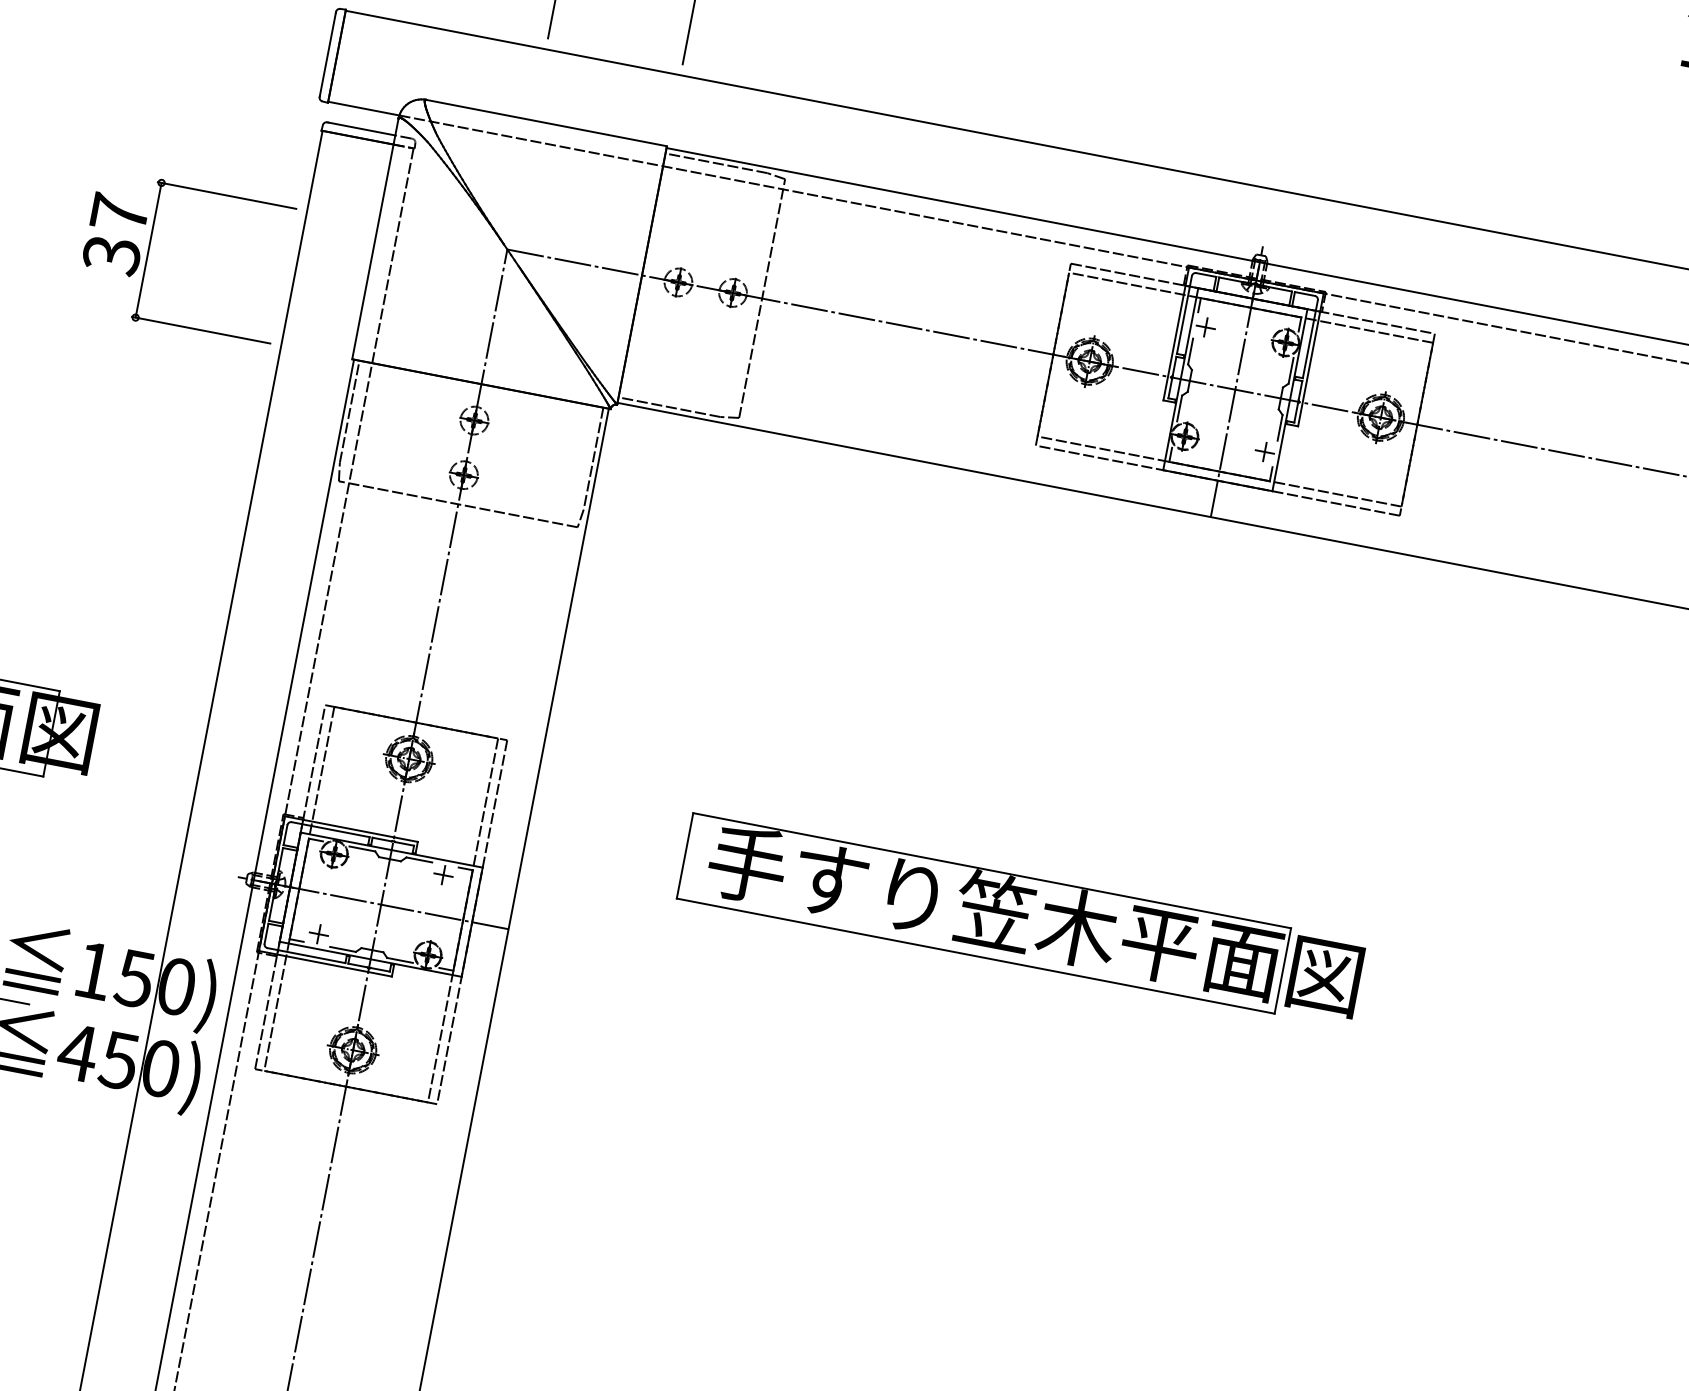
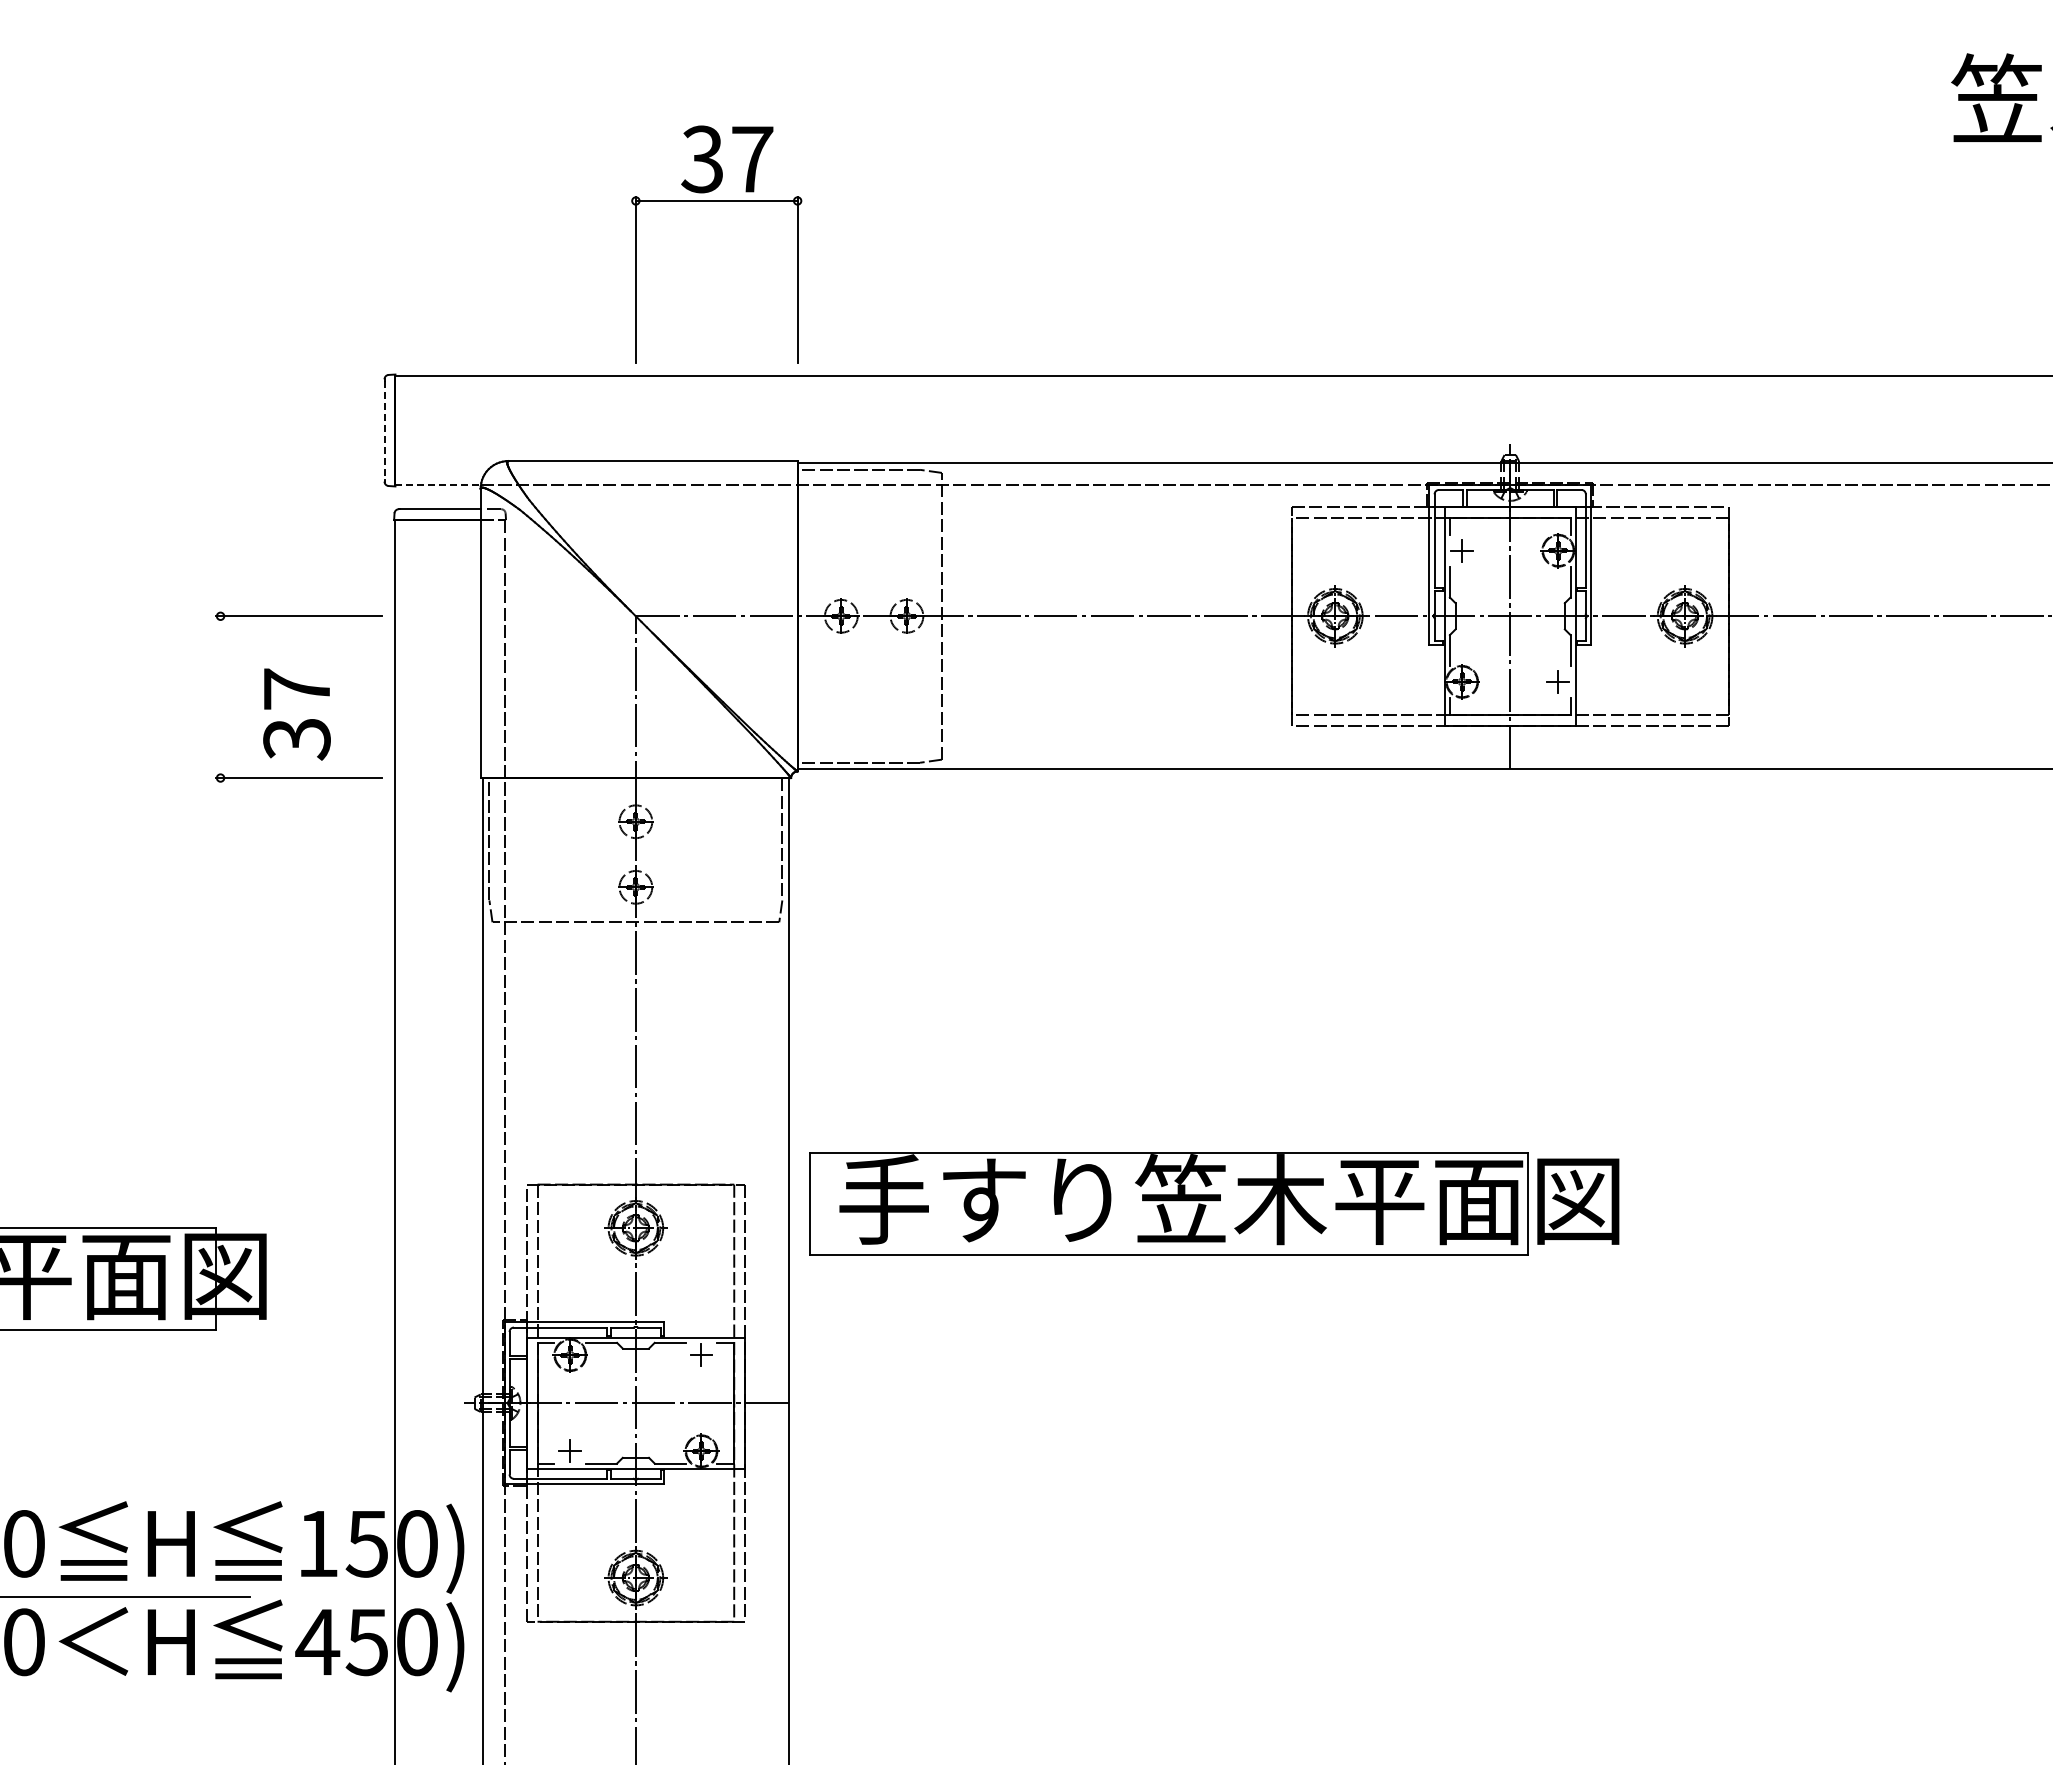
line: (327, 54) -> (384, 430), solid -> dashed
line: (363, 108) -> (438, 485), solid -> dashed
text: (115, 234) -> (296, 714), moved
line: (148, 250) -> (220, 697), removed
part: (1021, 920) -> (1214, 1203), moved

